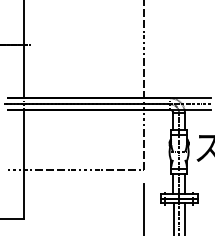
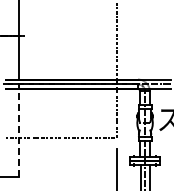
line: (23, 163) -> (18, 132), solid -> dashed

